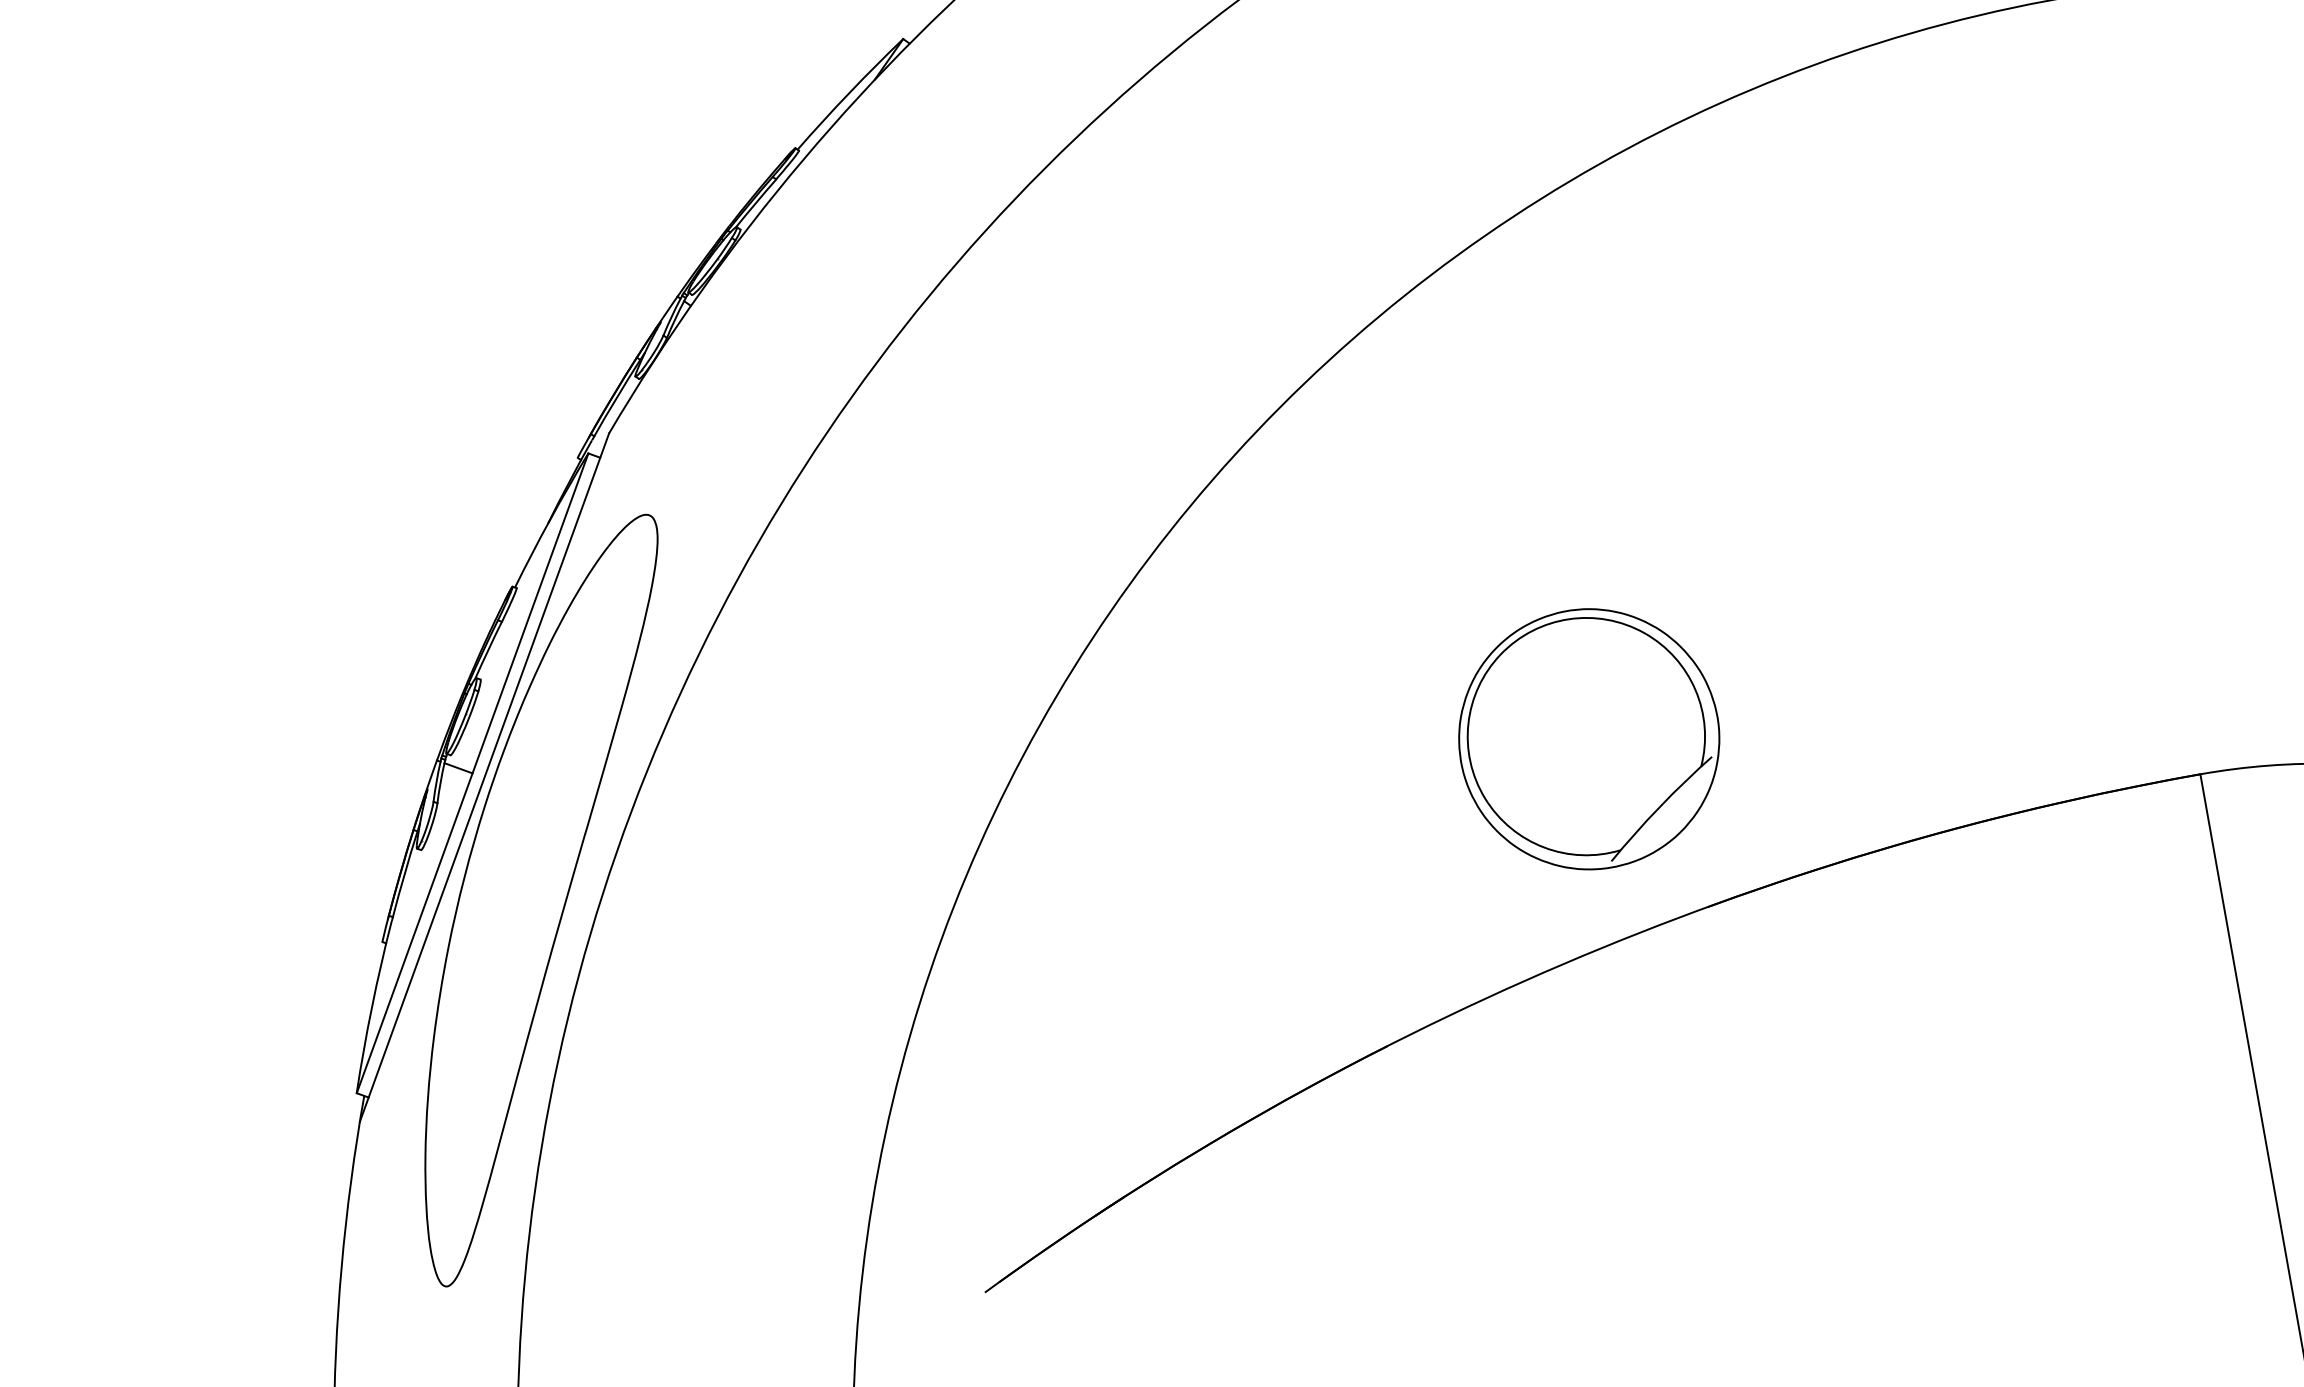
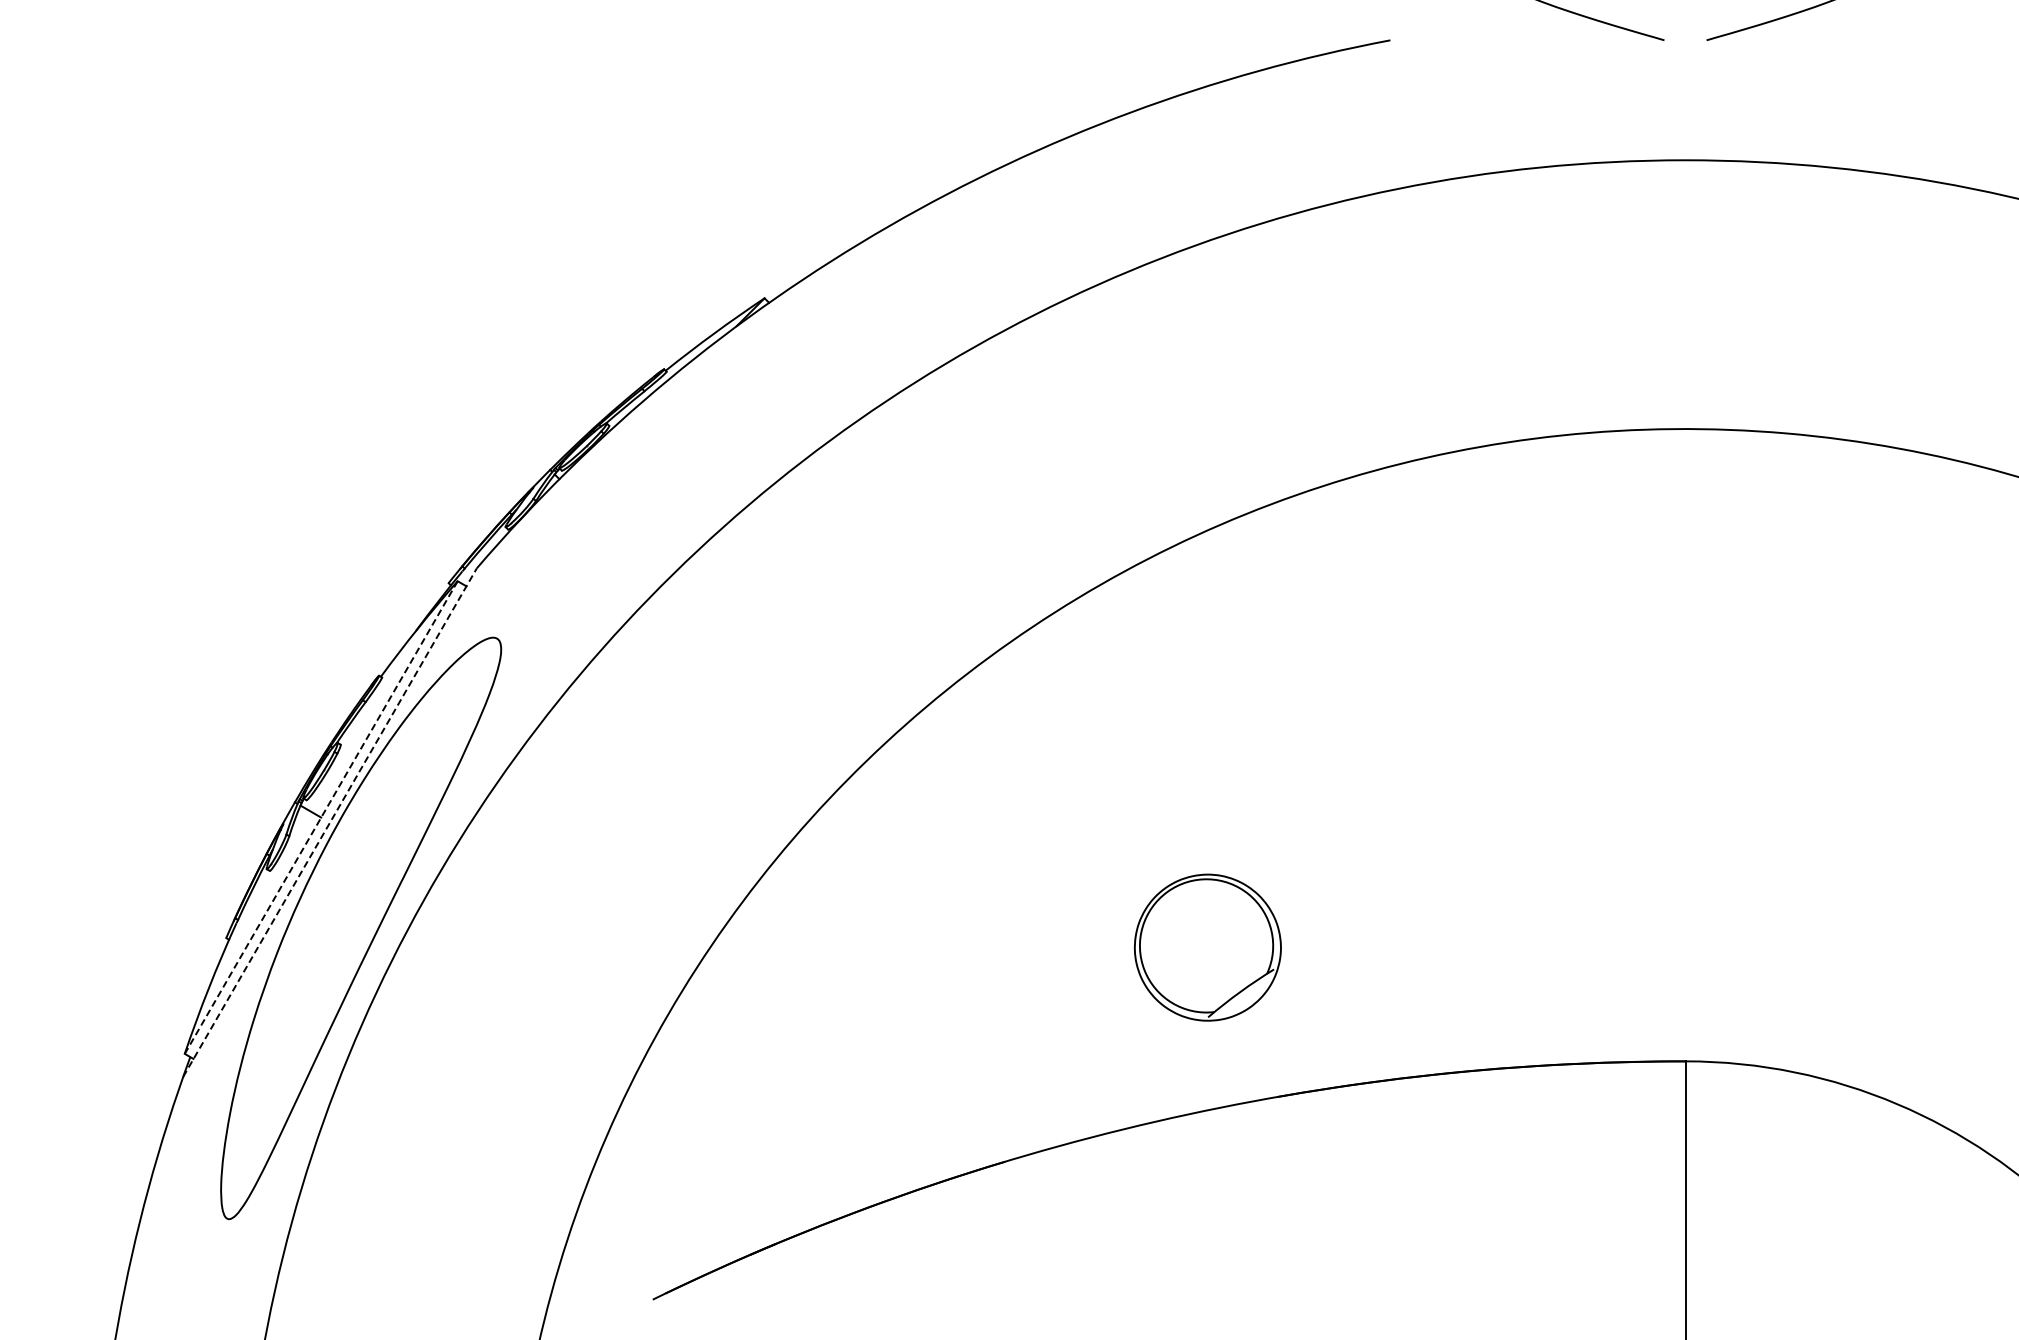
part: (1588, 739) -> (1207, 947), size x0.7
line: (472, 773) -> (321, 817), solid -> dashed
line: (485, 777) -> (330, 822), solid -> dashed

